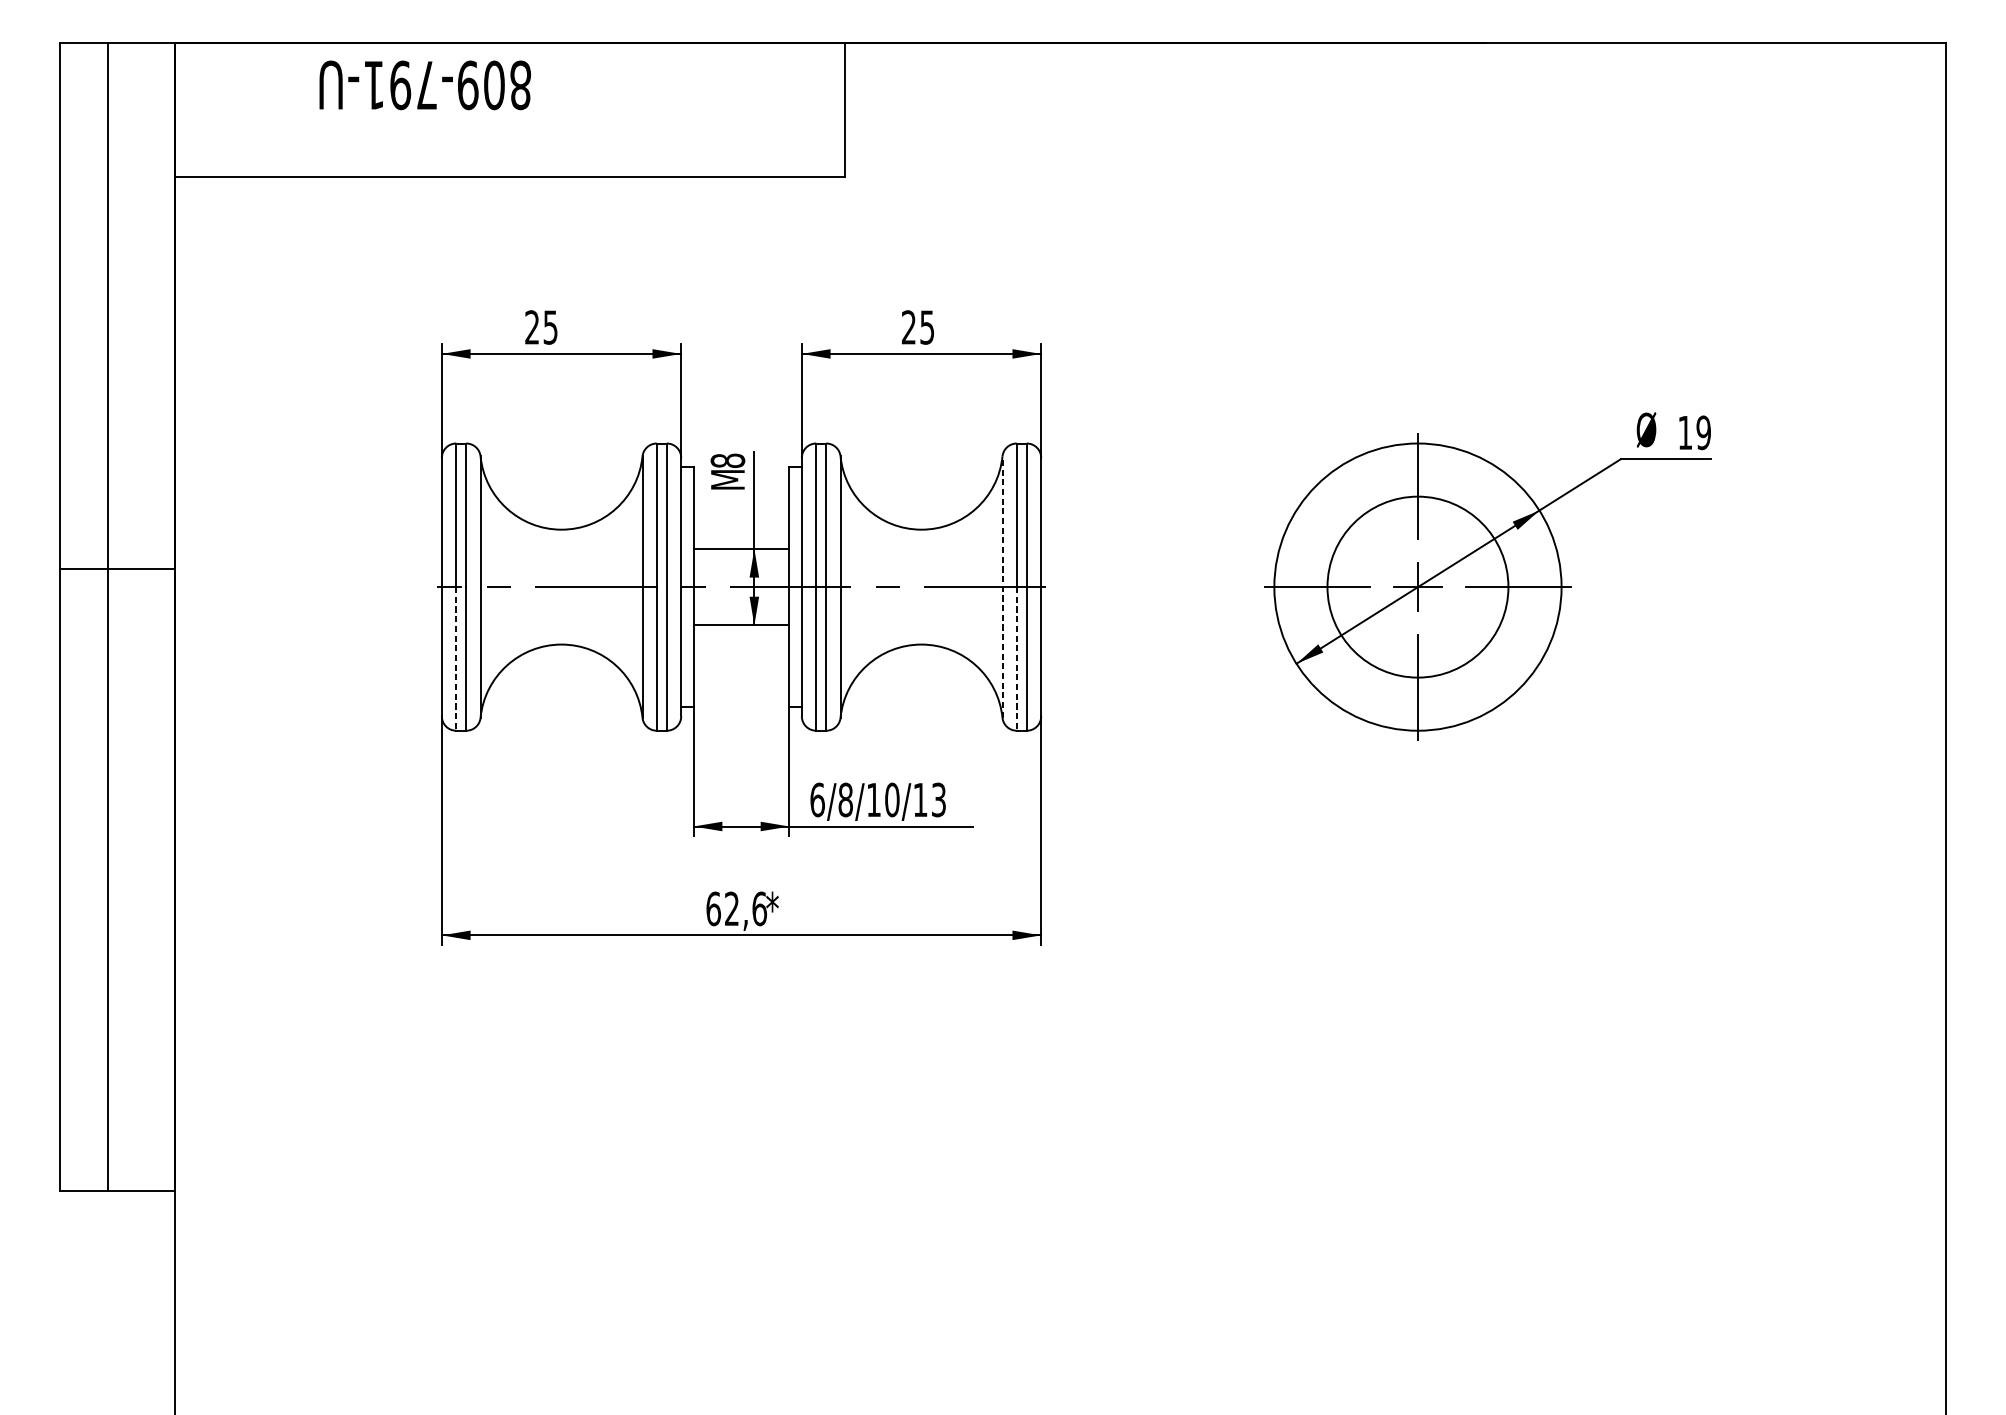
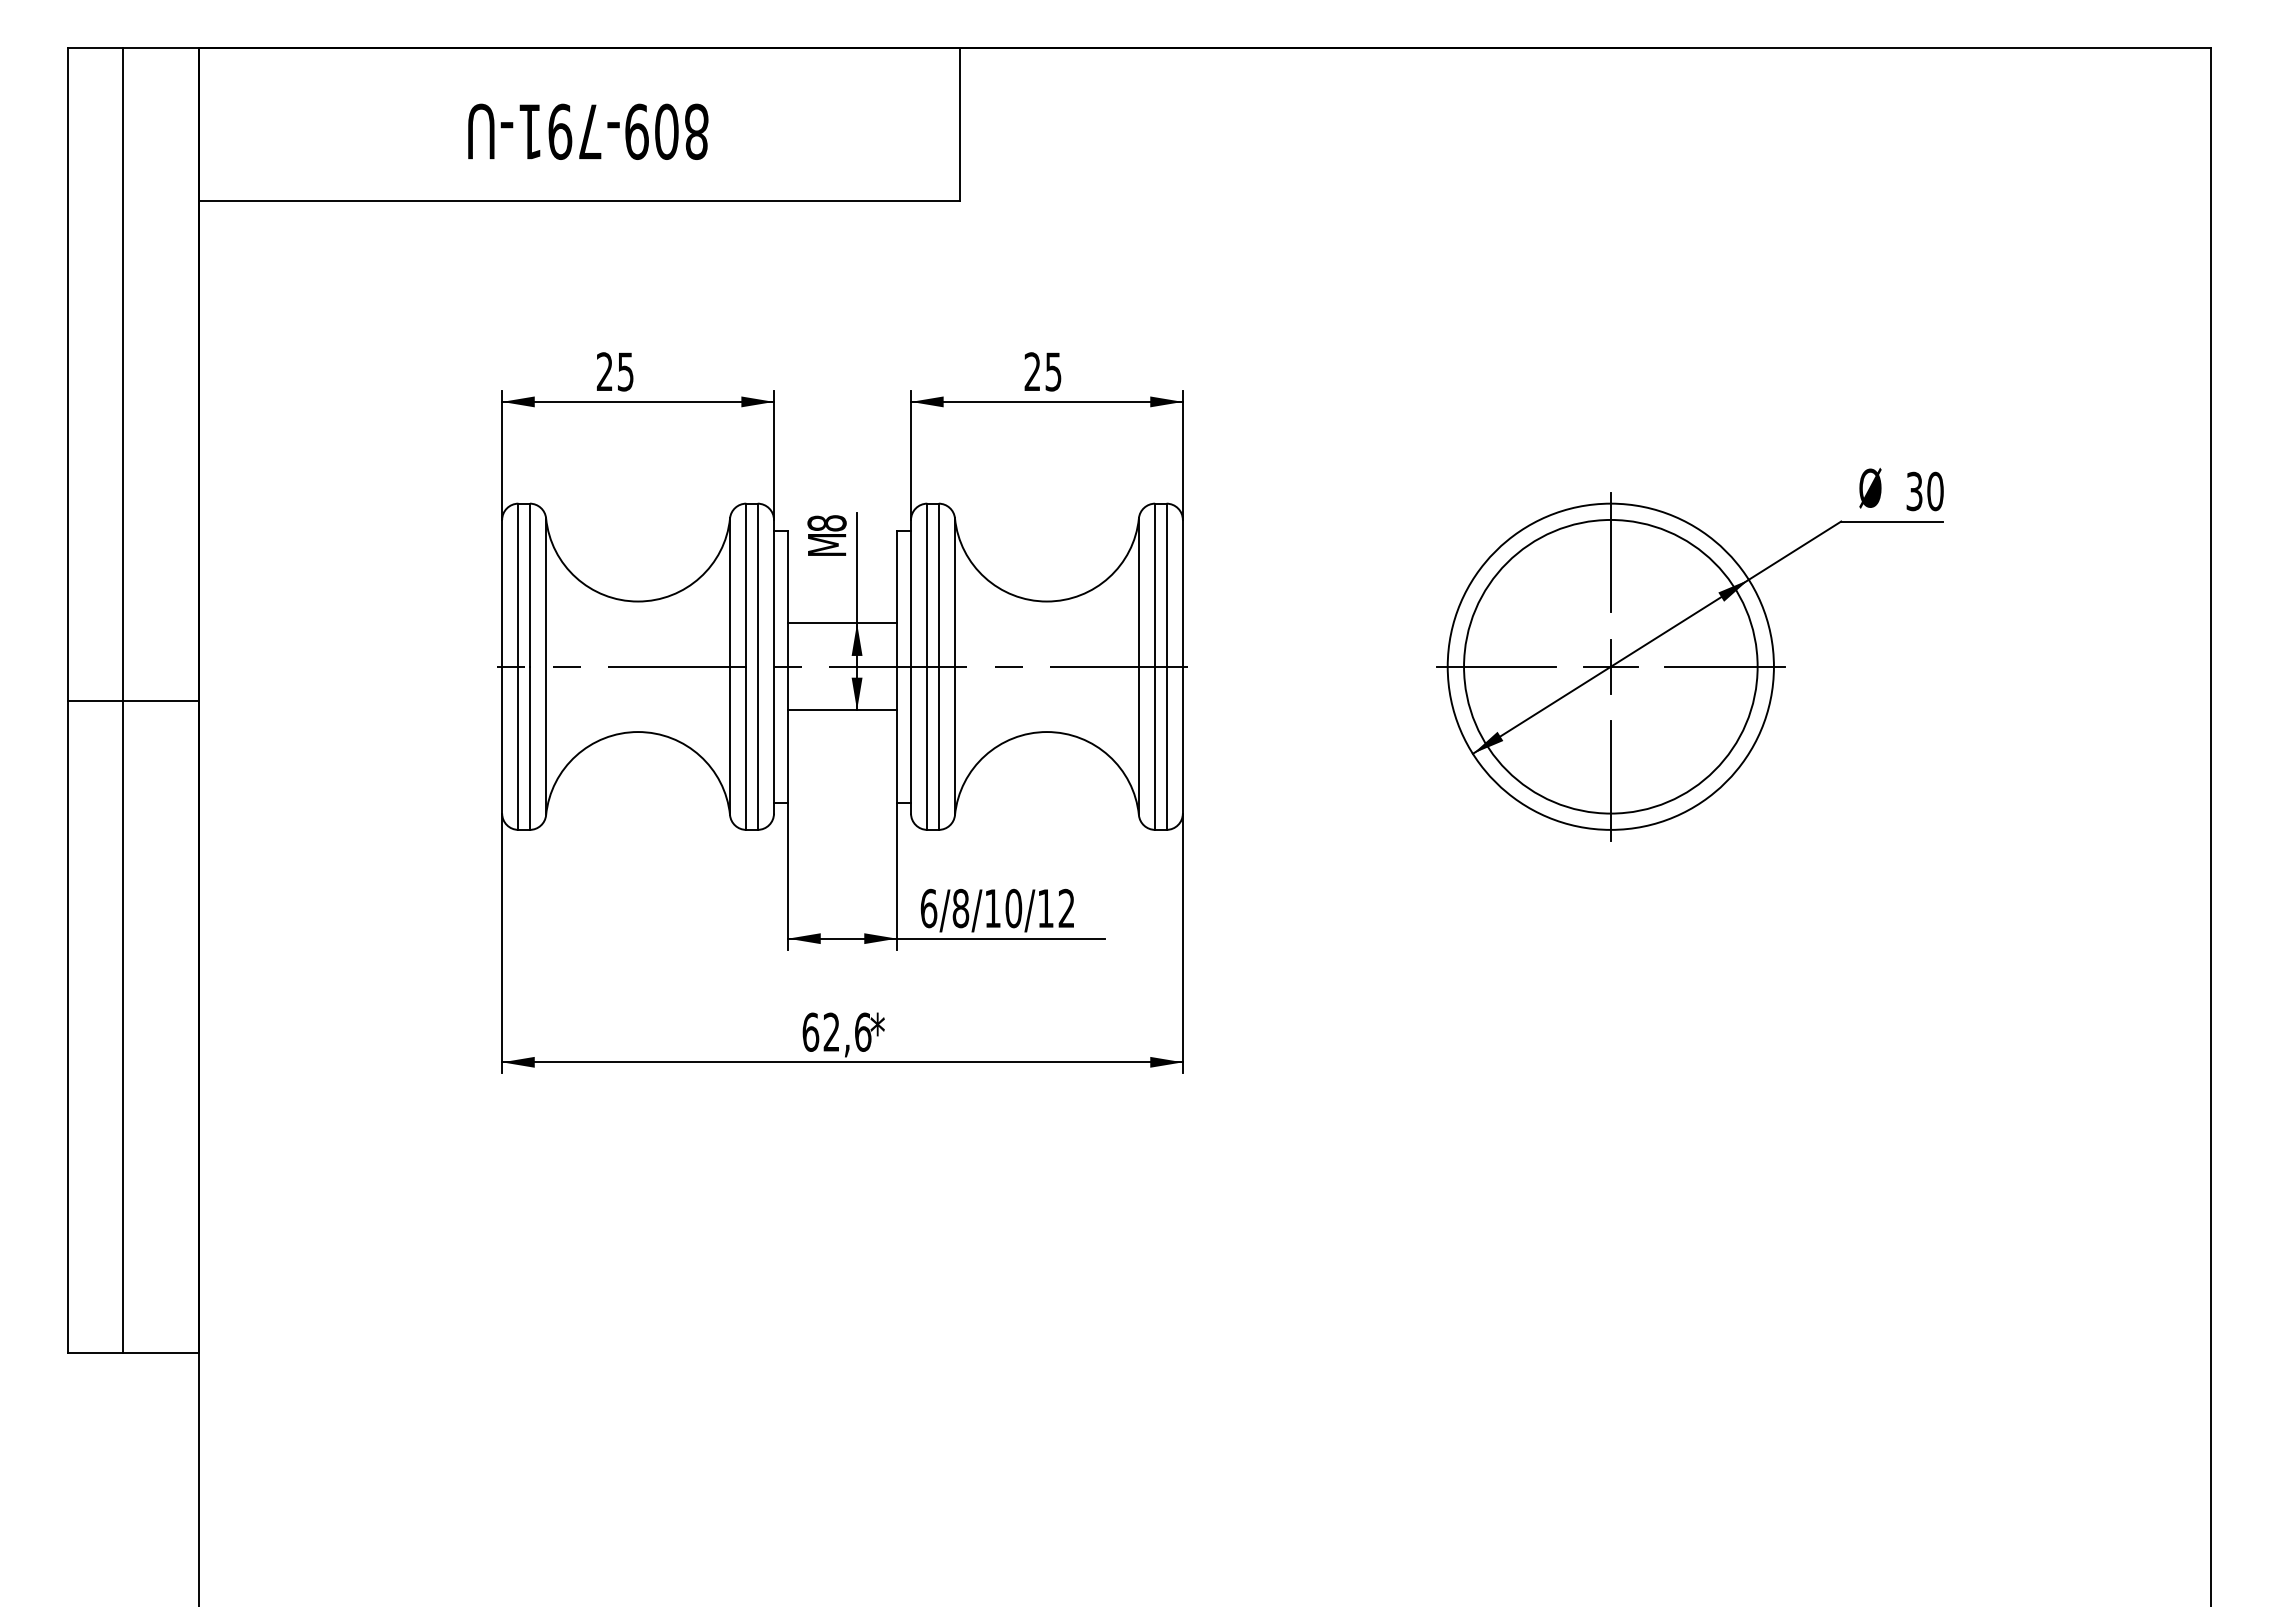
text: (425, 85) -> (588, 131), moved
text: (1694, 432) -> (1924, 491), 19 -> 30
line: (117, 568) -> (133, 700), moved
line: (1002, 586) -> (1138, 666), dashed -> solid
circle: (1417, 586) -> (1610, 666), size x1.43
line: (456, 659) -> (518, 748), dashed -> solid
line: (1017, 659) -> (1155, 748), dashed -> solid
text: (938, 799) -> (1066, 908), 6/8/10/13 -> 6/8/10/12

